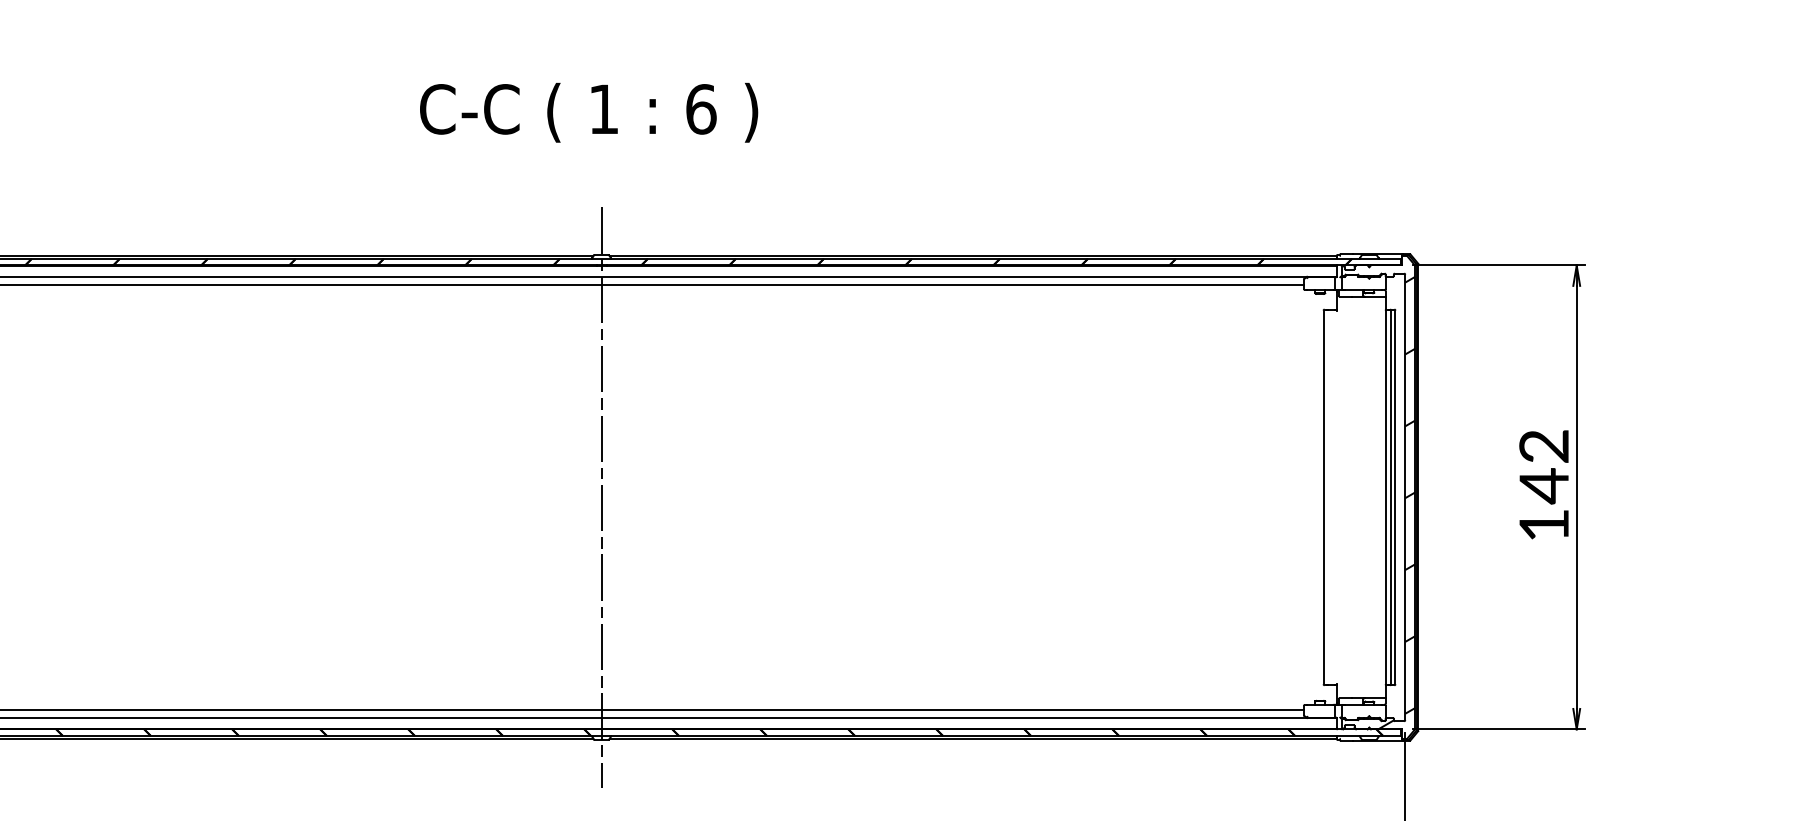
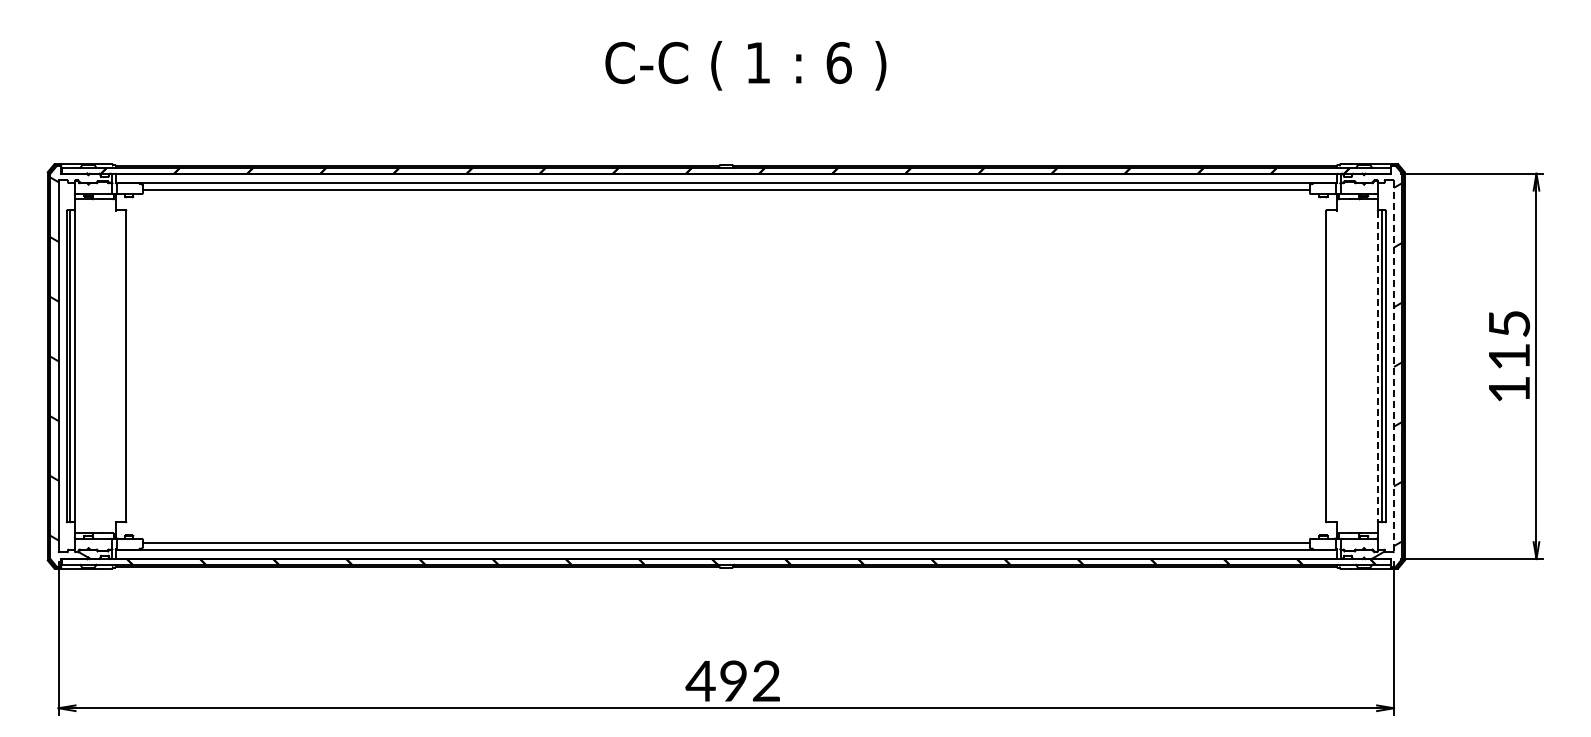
text: (588, 112) -> (745, 65), moved
text: (1544, 467) -> (1509, 341), 142 -> 115
line: (601, 497) -> (726, 366), removed
line: (1385, 497) -> (1377, 366), solid -> dashed
line: (1405, 497) -> (1394, 366), solid -> dashed

